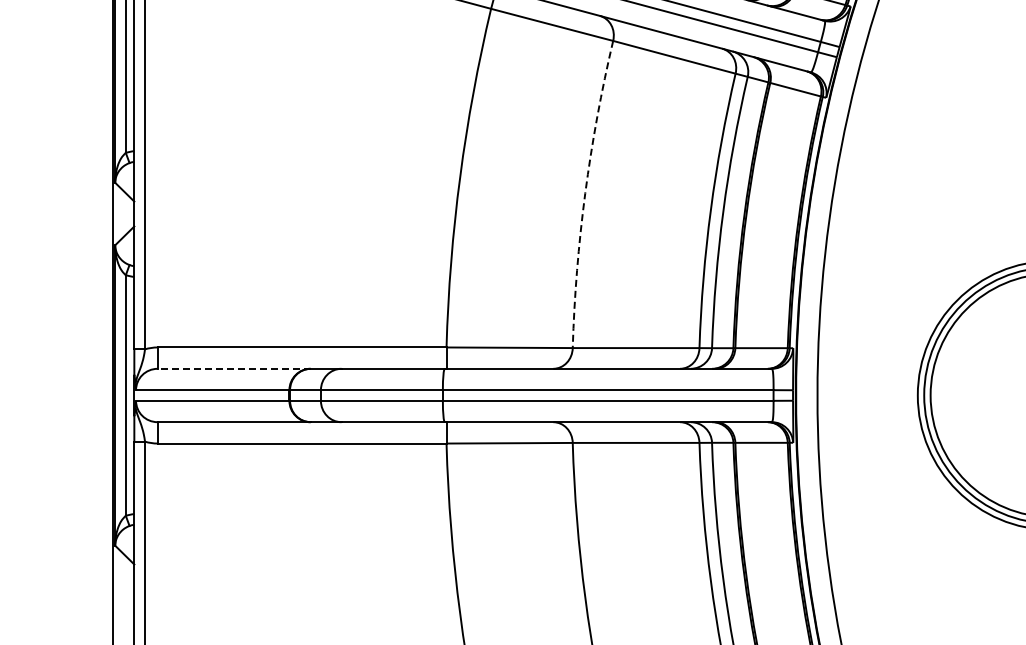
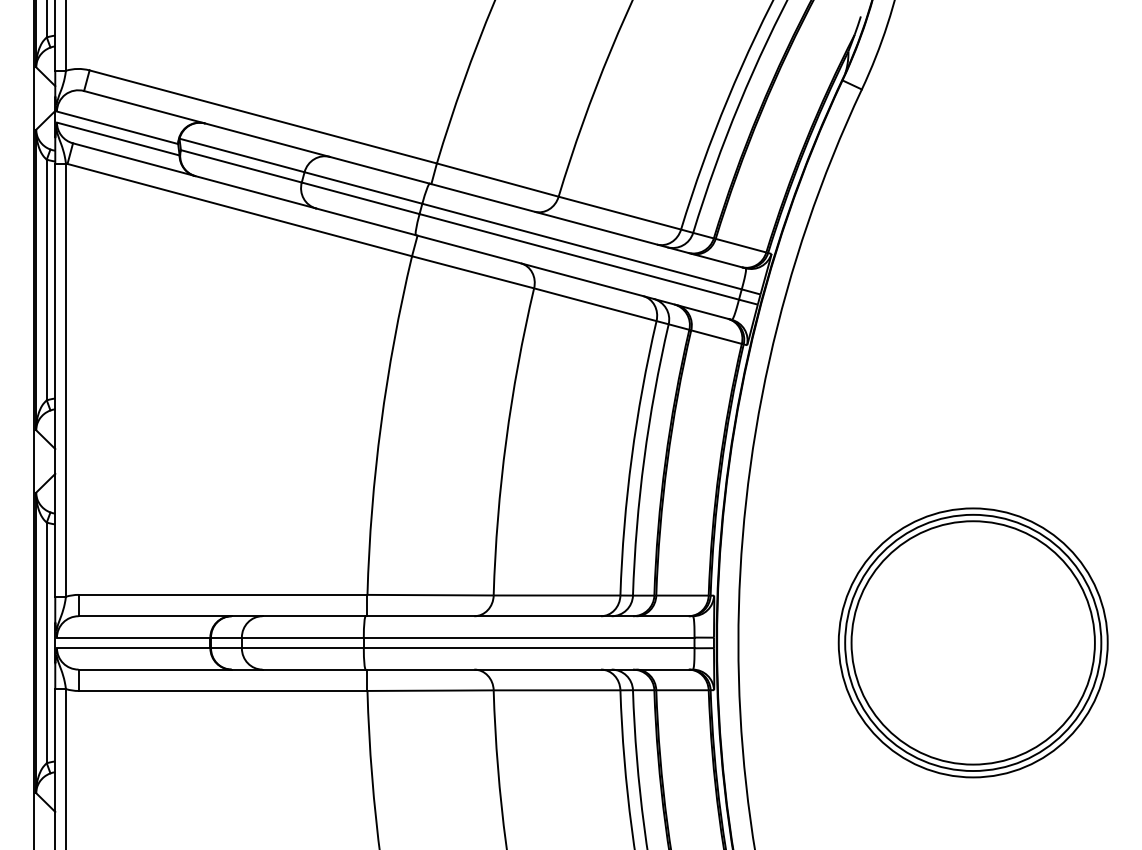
arc: (585, 193) -> (506, 440), dashed -> solid
line: (234, 369) -> (155, 616), dashed -> solid

